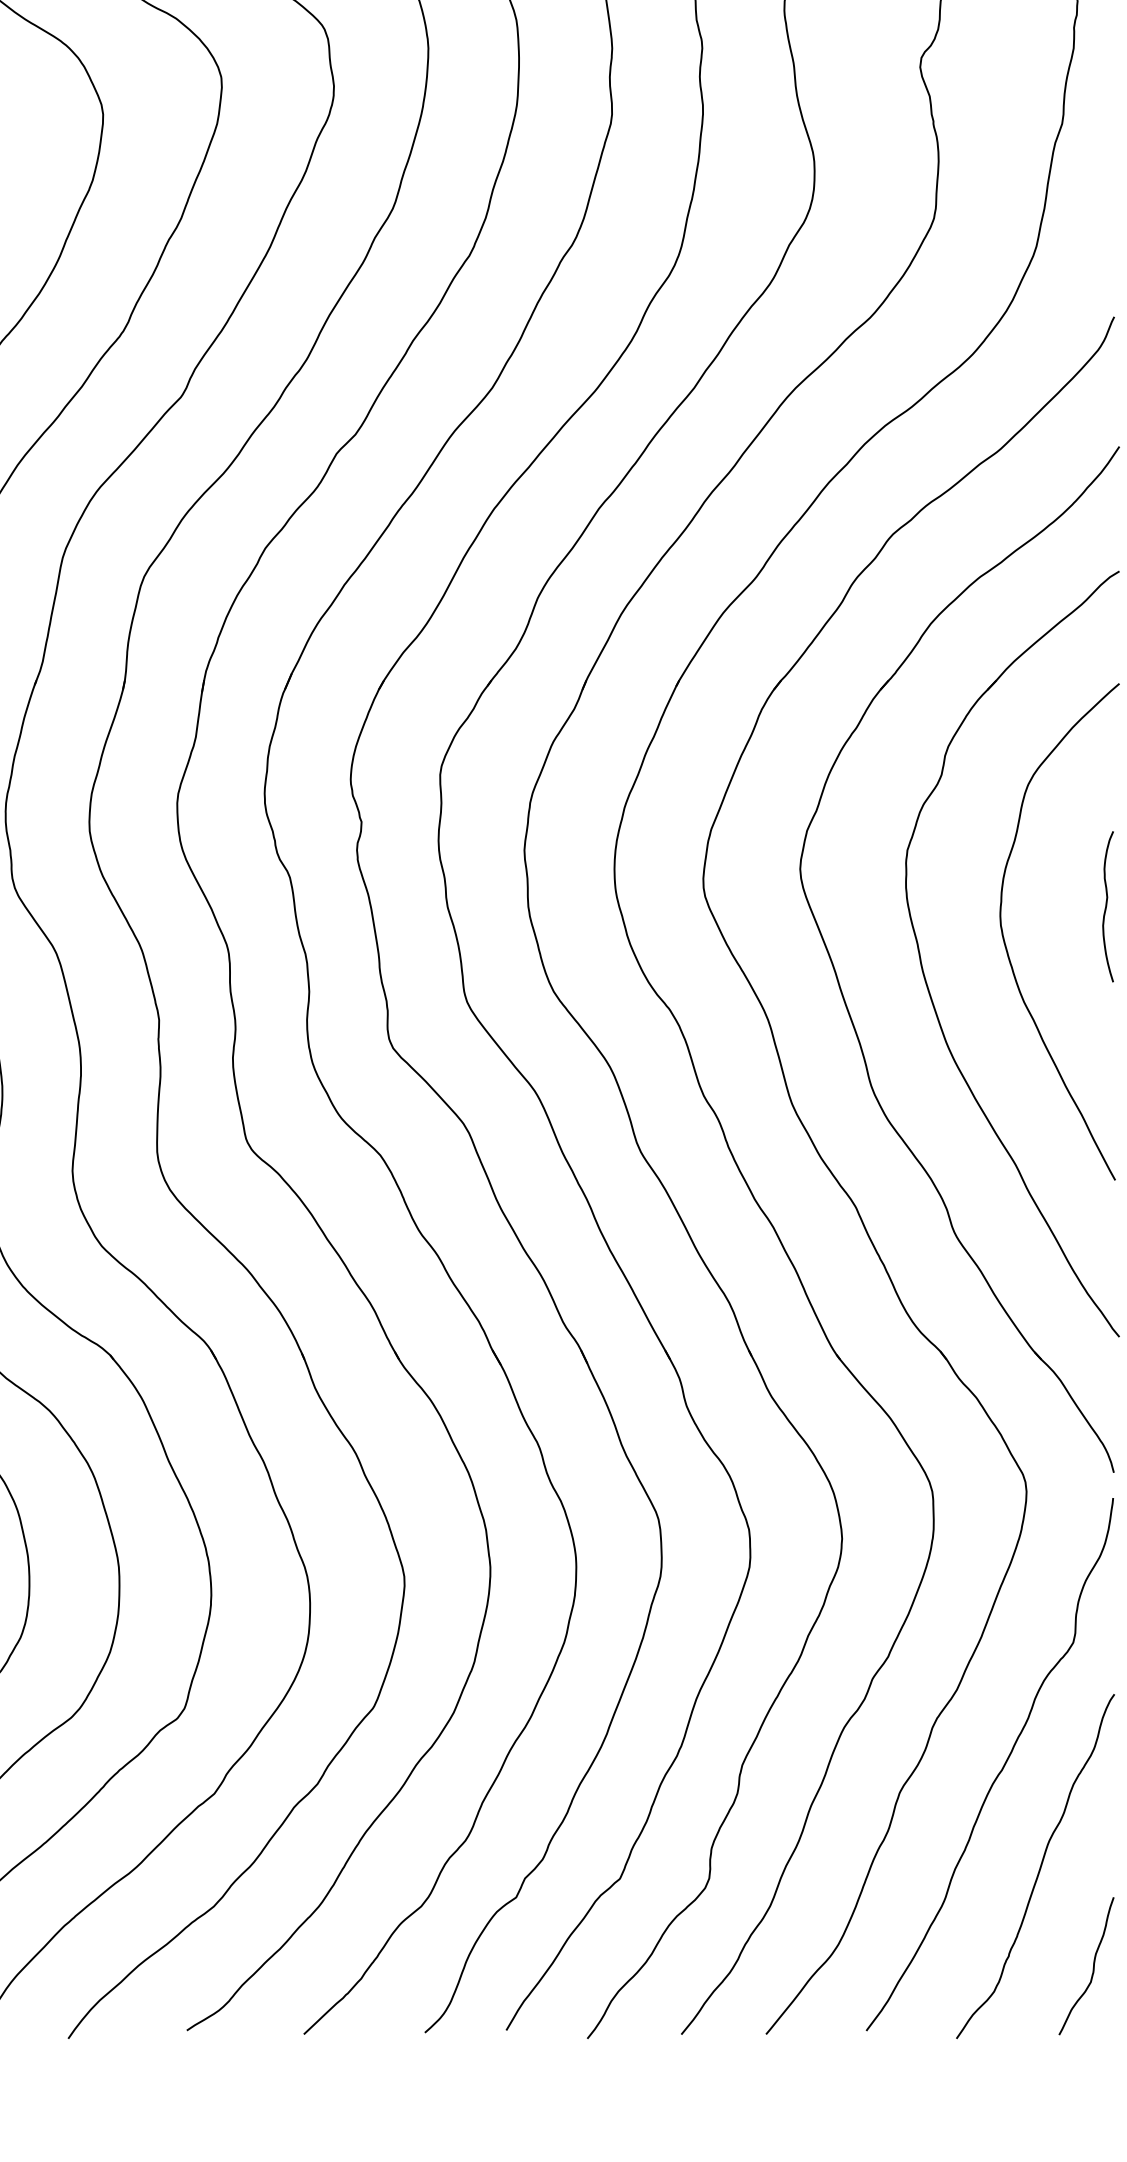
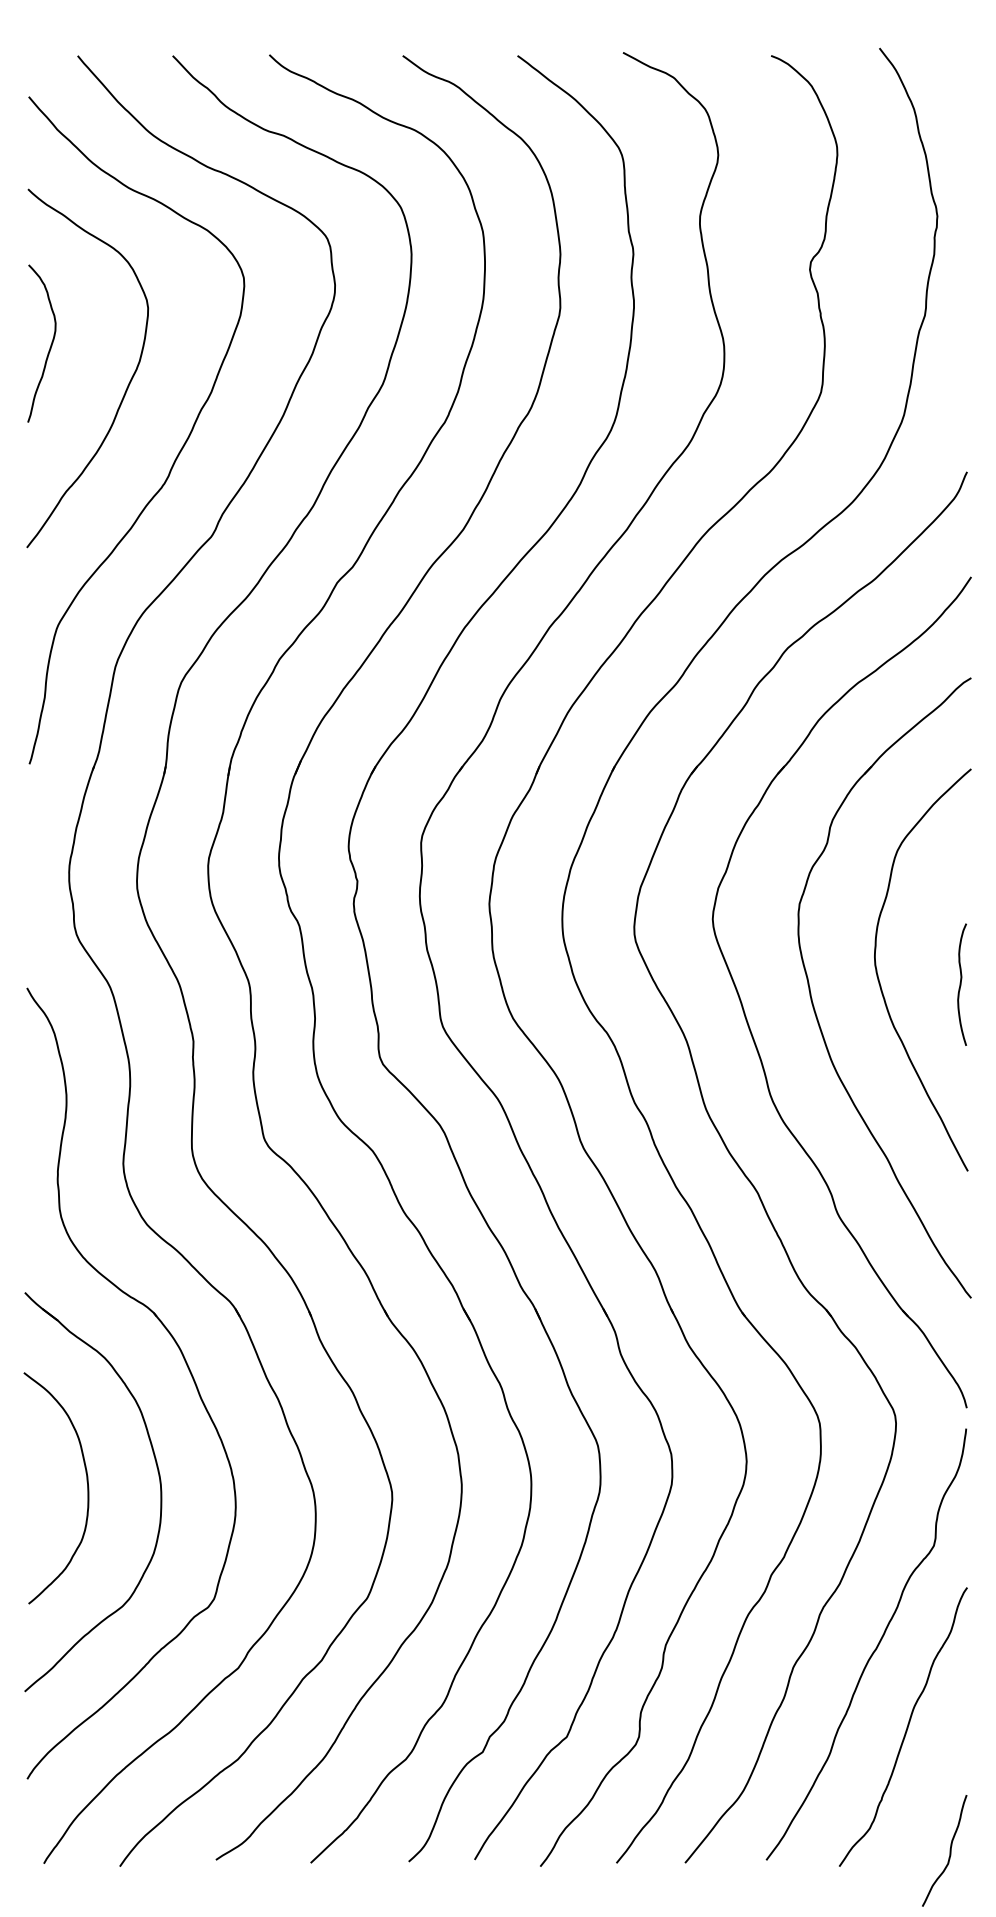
curve: (1107, 906) -> (961, 984), moved
curve: (1092, 1965) -> (949, 1850), moved

